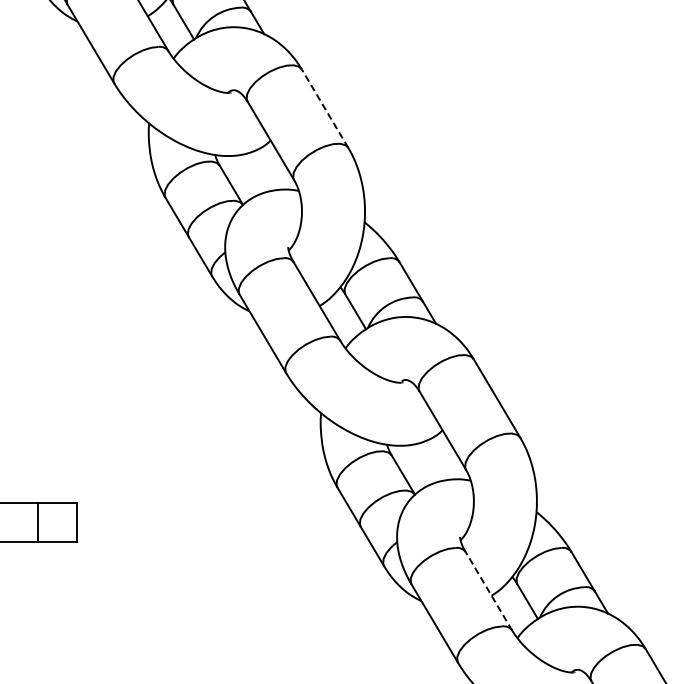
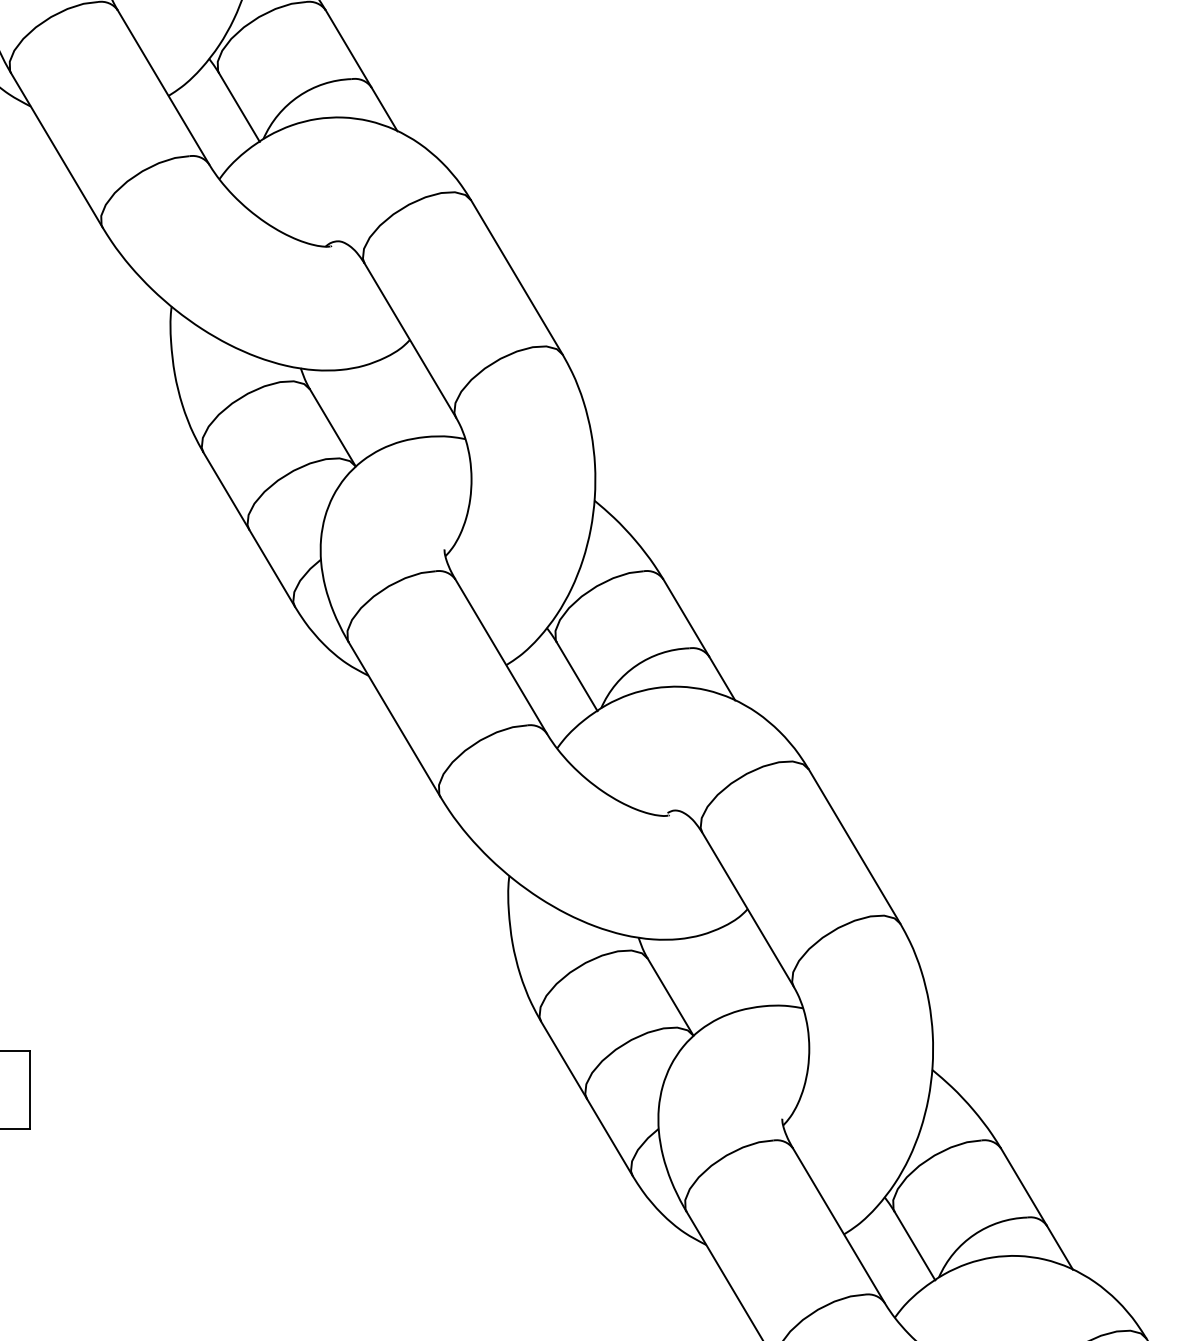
line: (325, 108) -> (517, 277), dashed -> solid
line: (488, 591) -> (837, 1226), dashed -> solid

